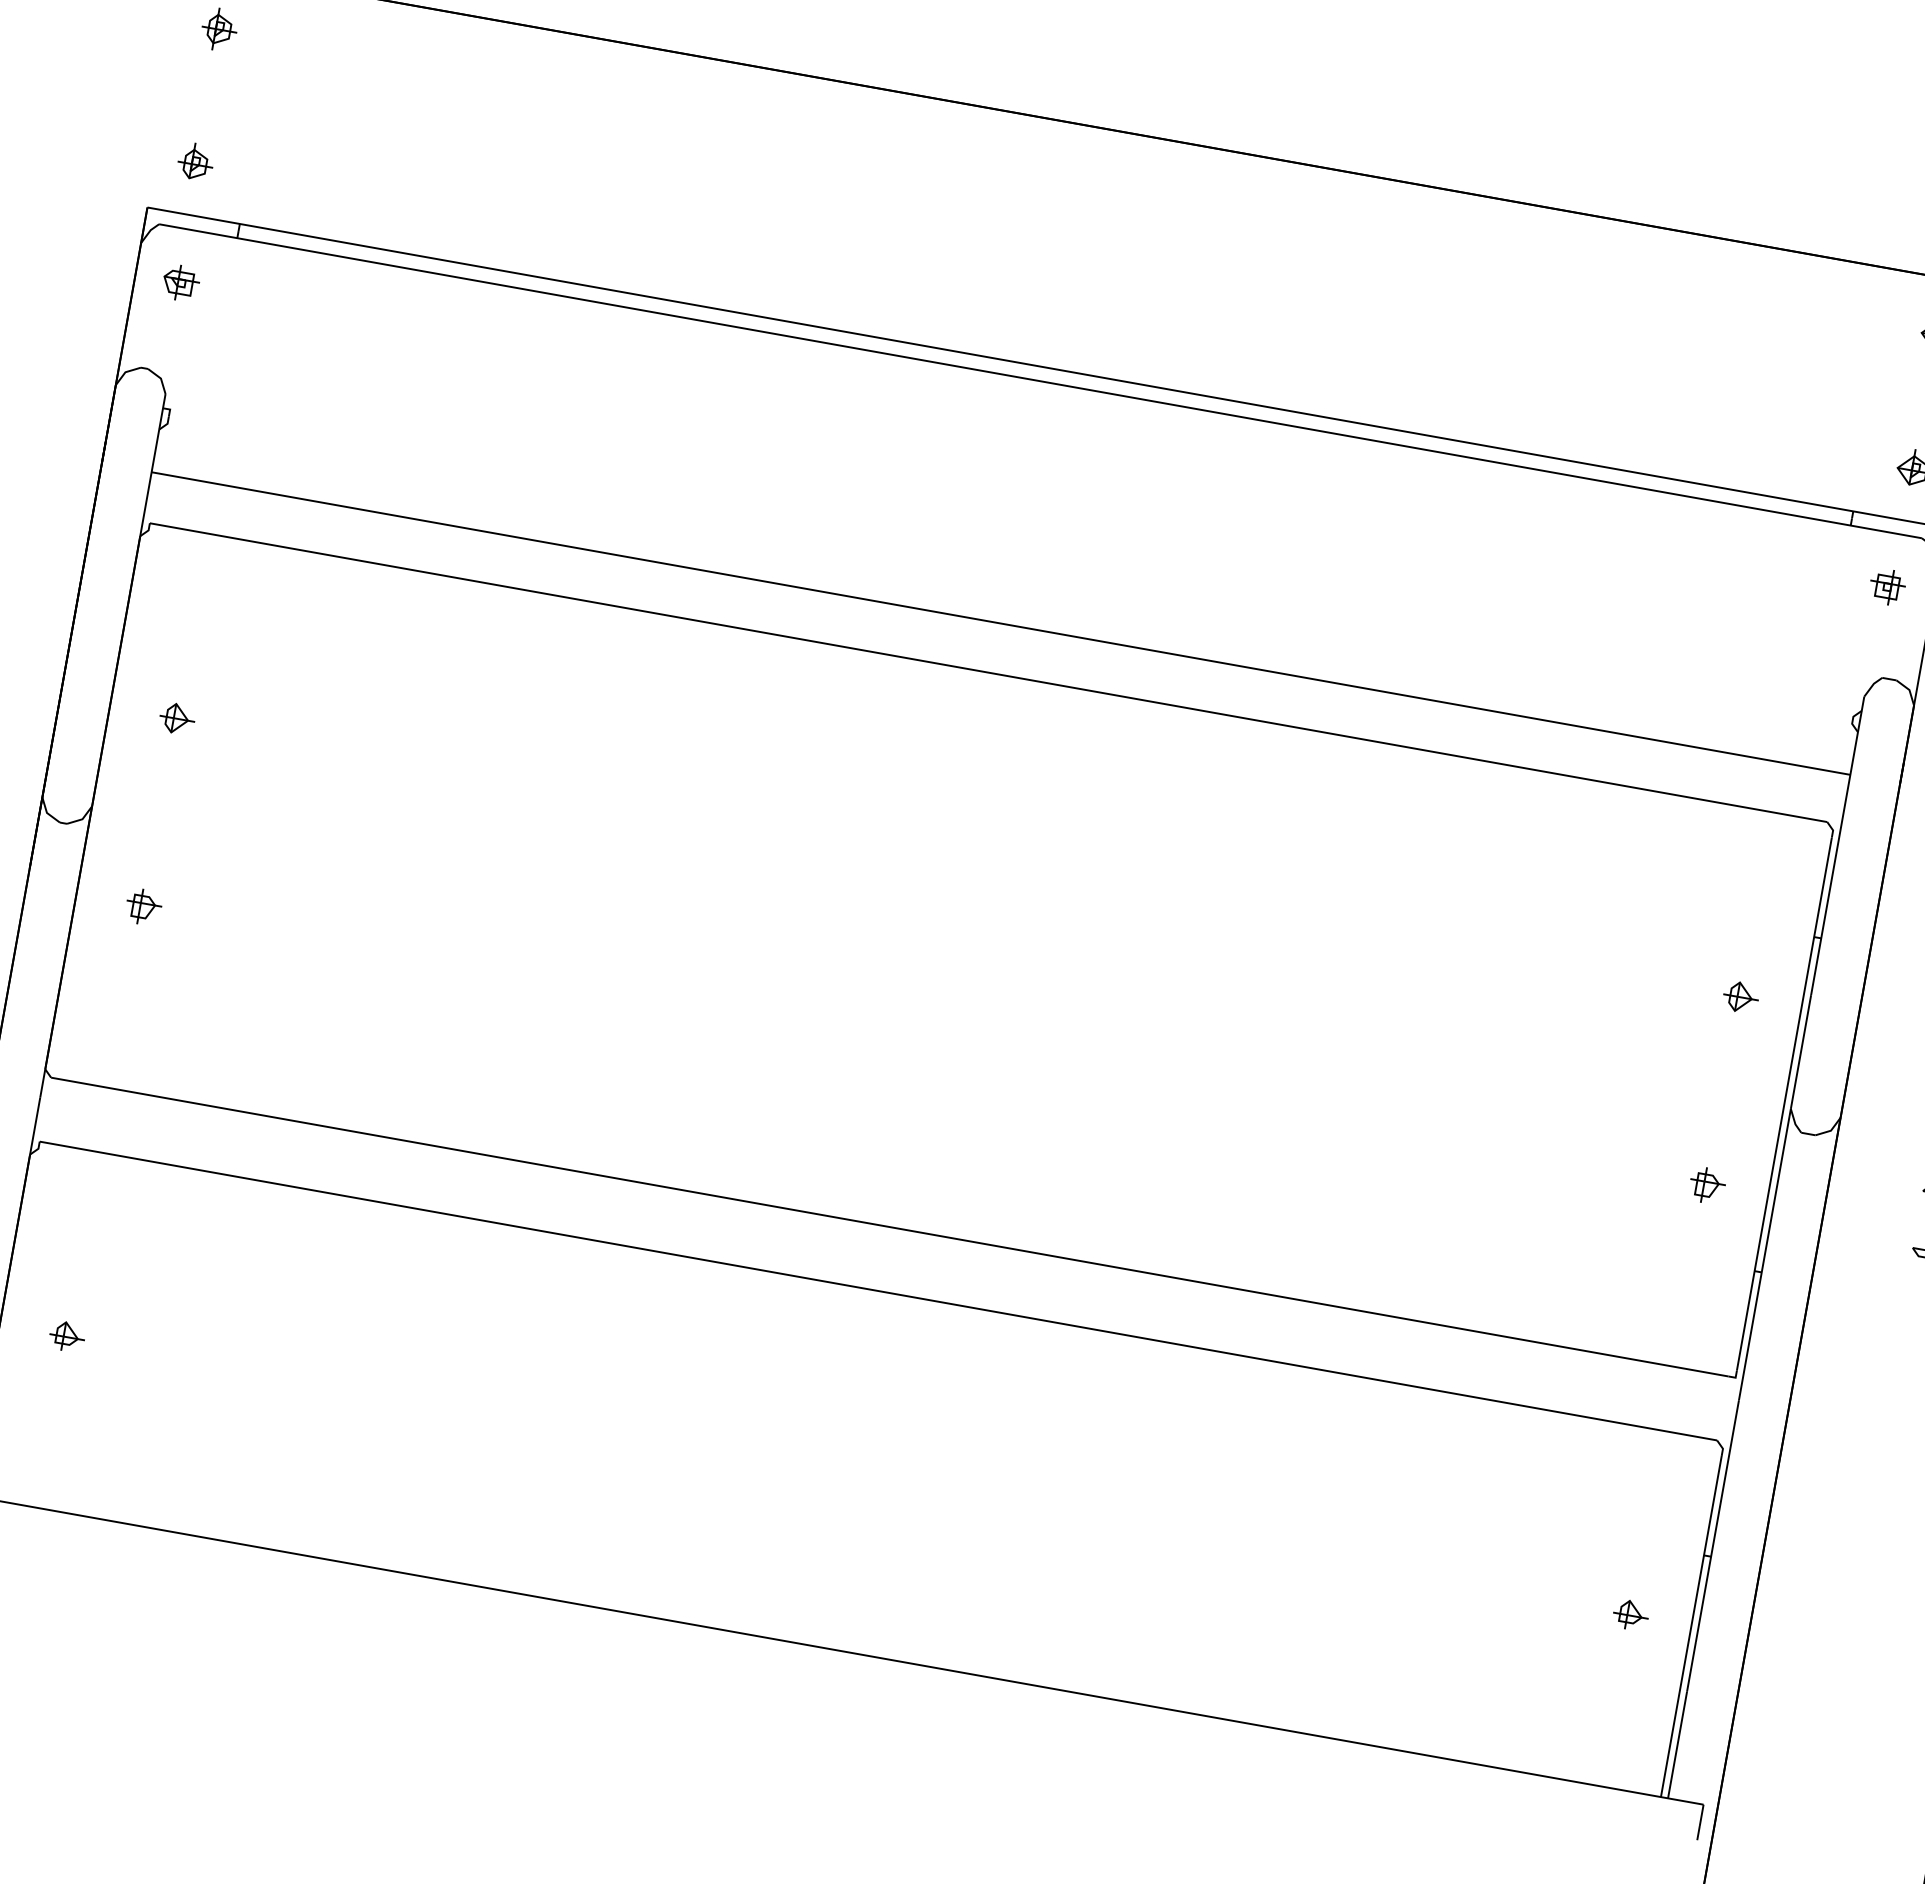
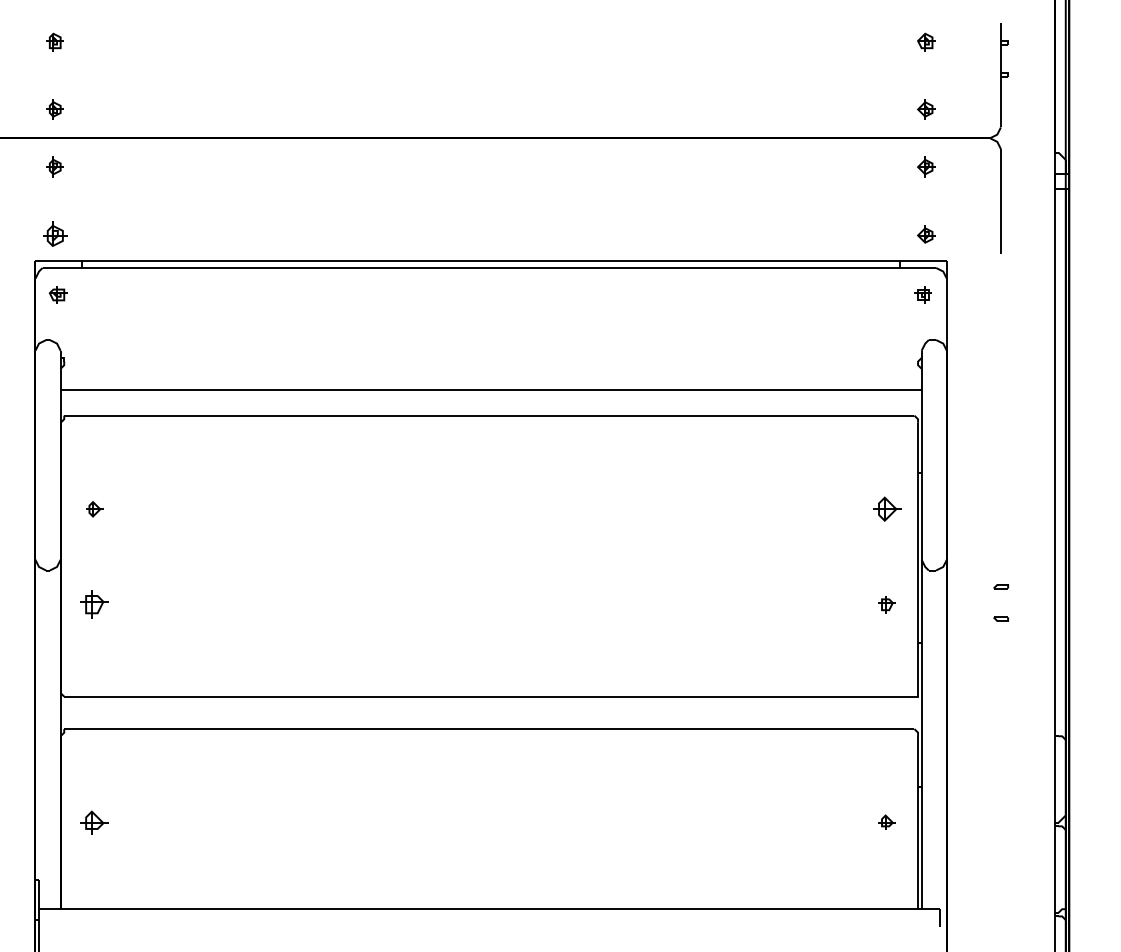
part: (194, 162) -> (54, 234), size x1.4
part: (143, 906) -> (94, 604), size x1.6
part: (1739, 997) -> (886, 509), size x1.6
part: (66, 1334) -> (94, 821), size x1.6

